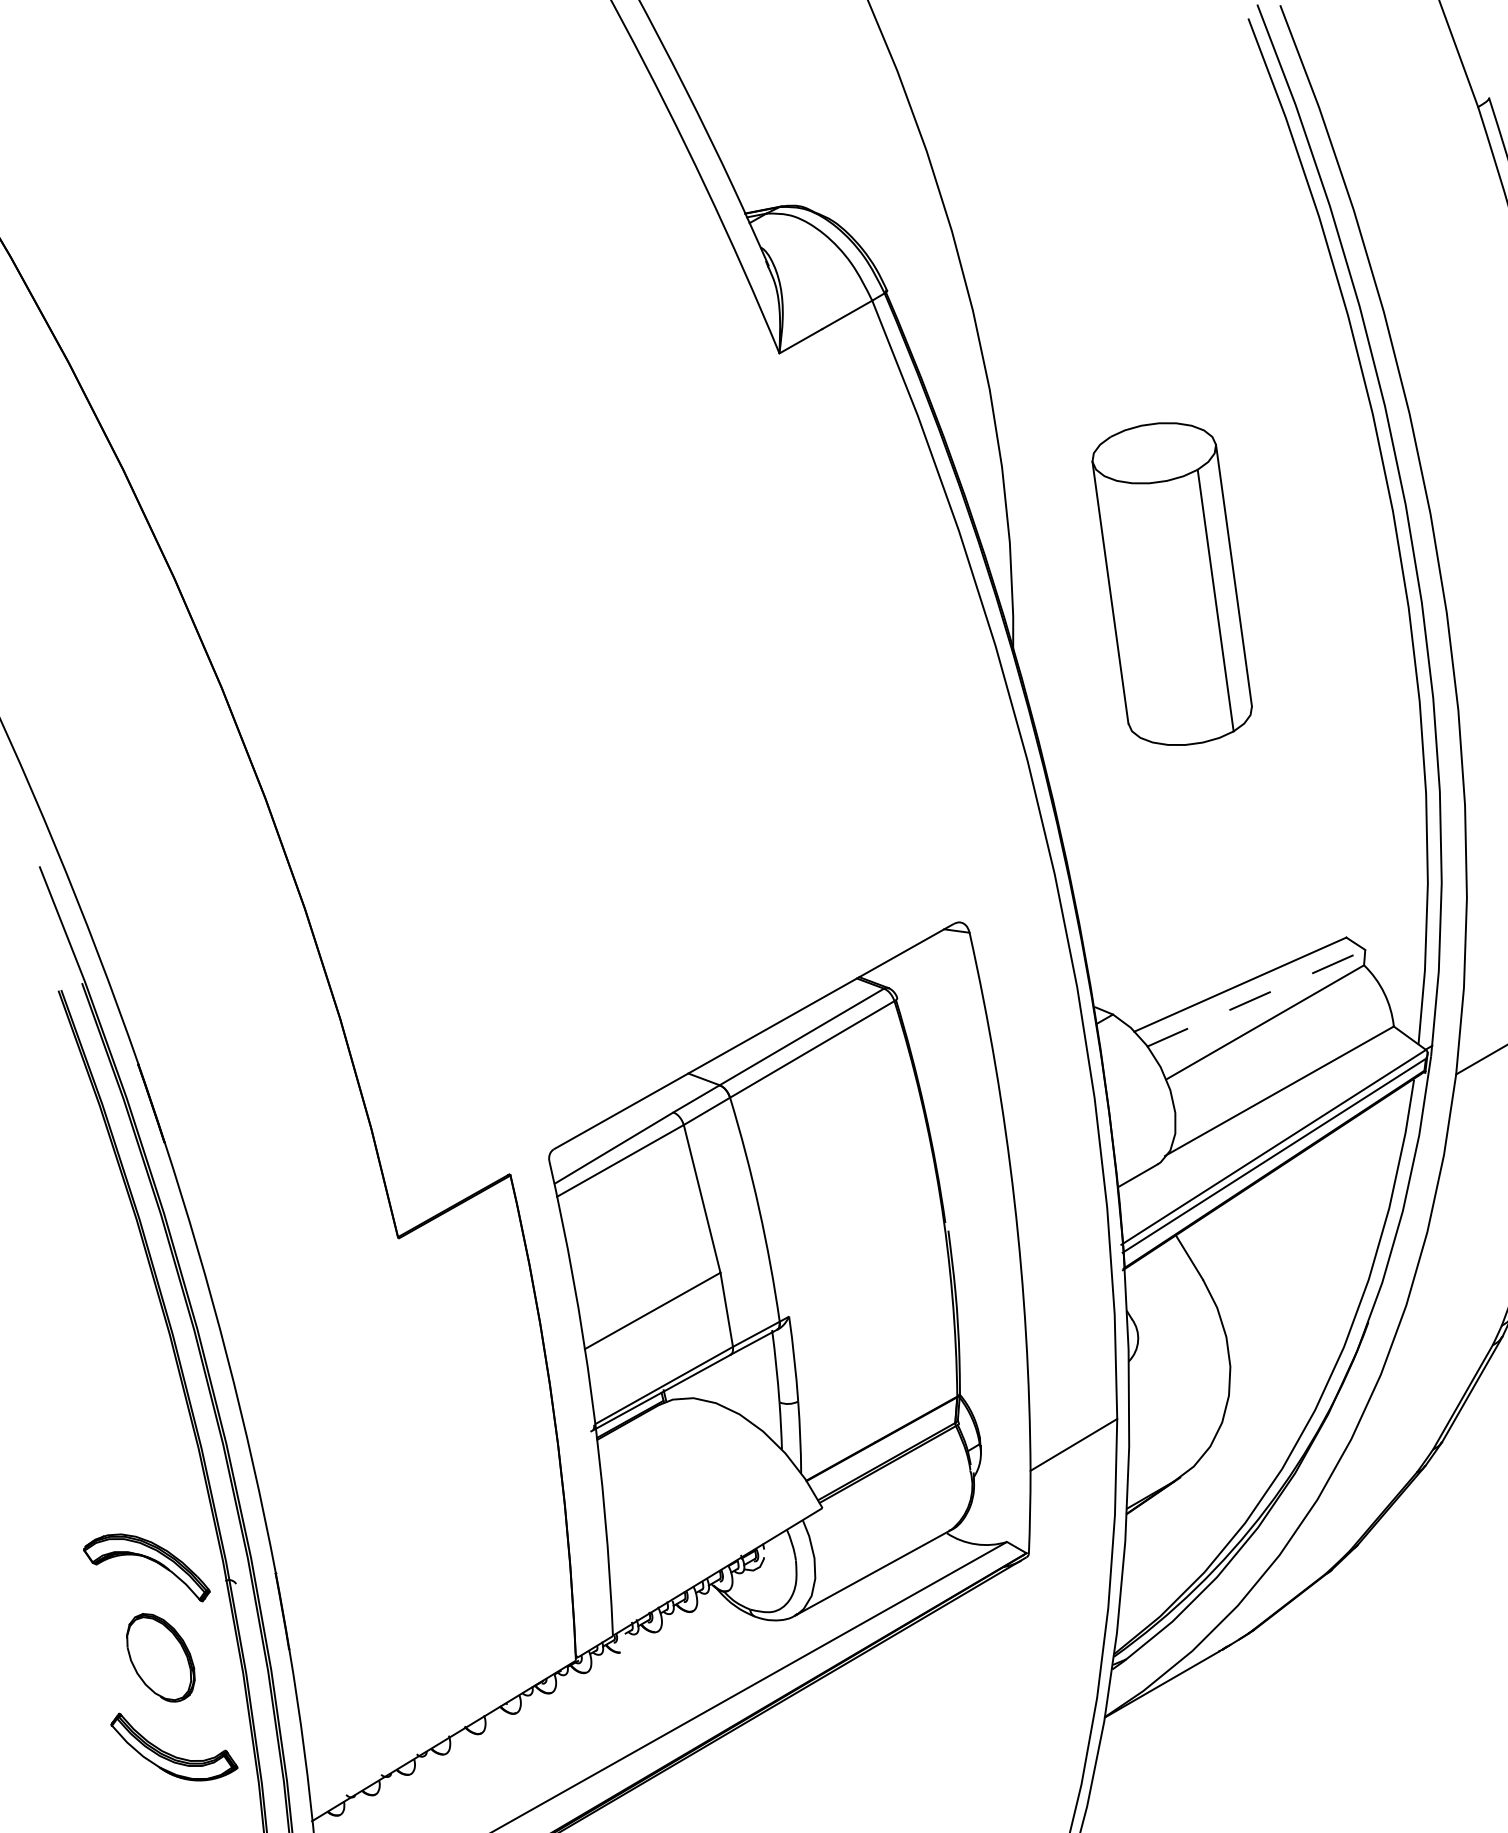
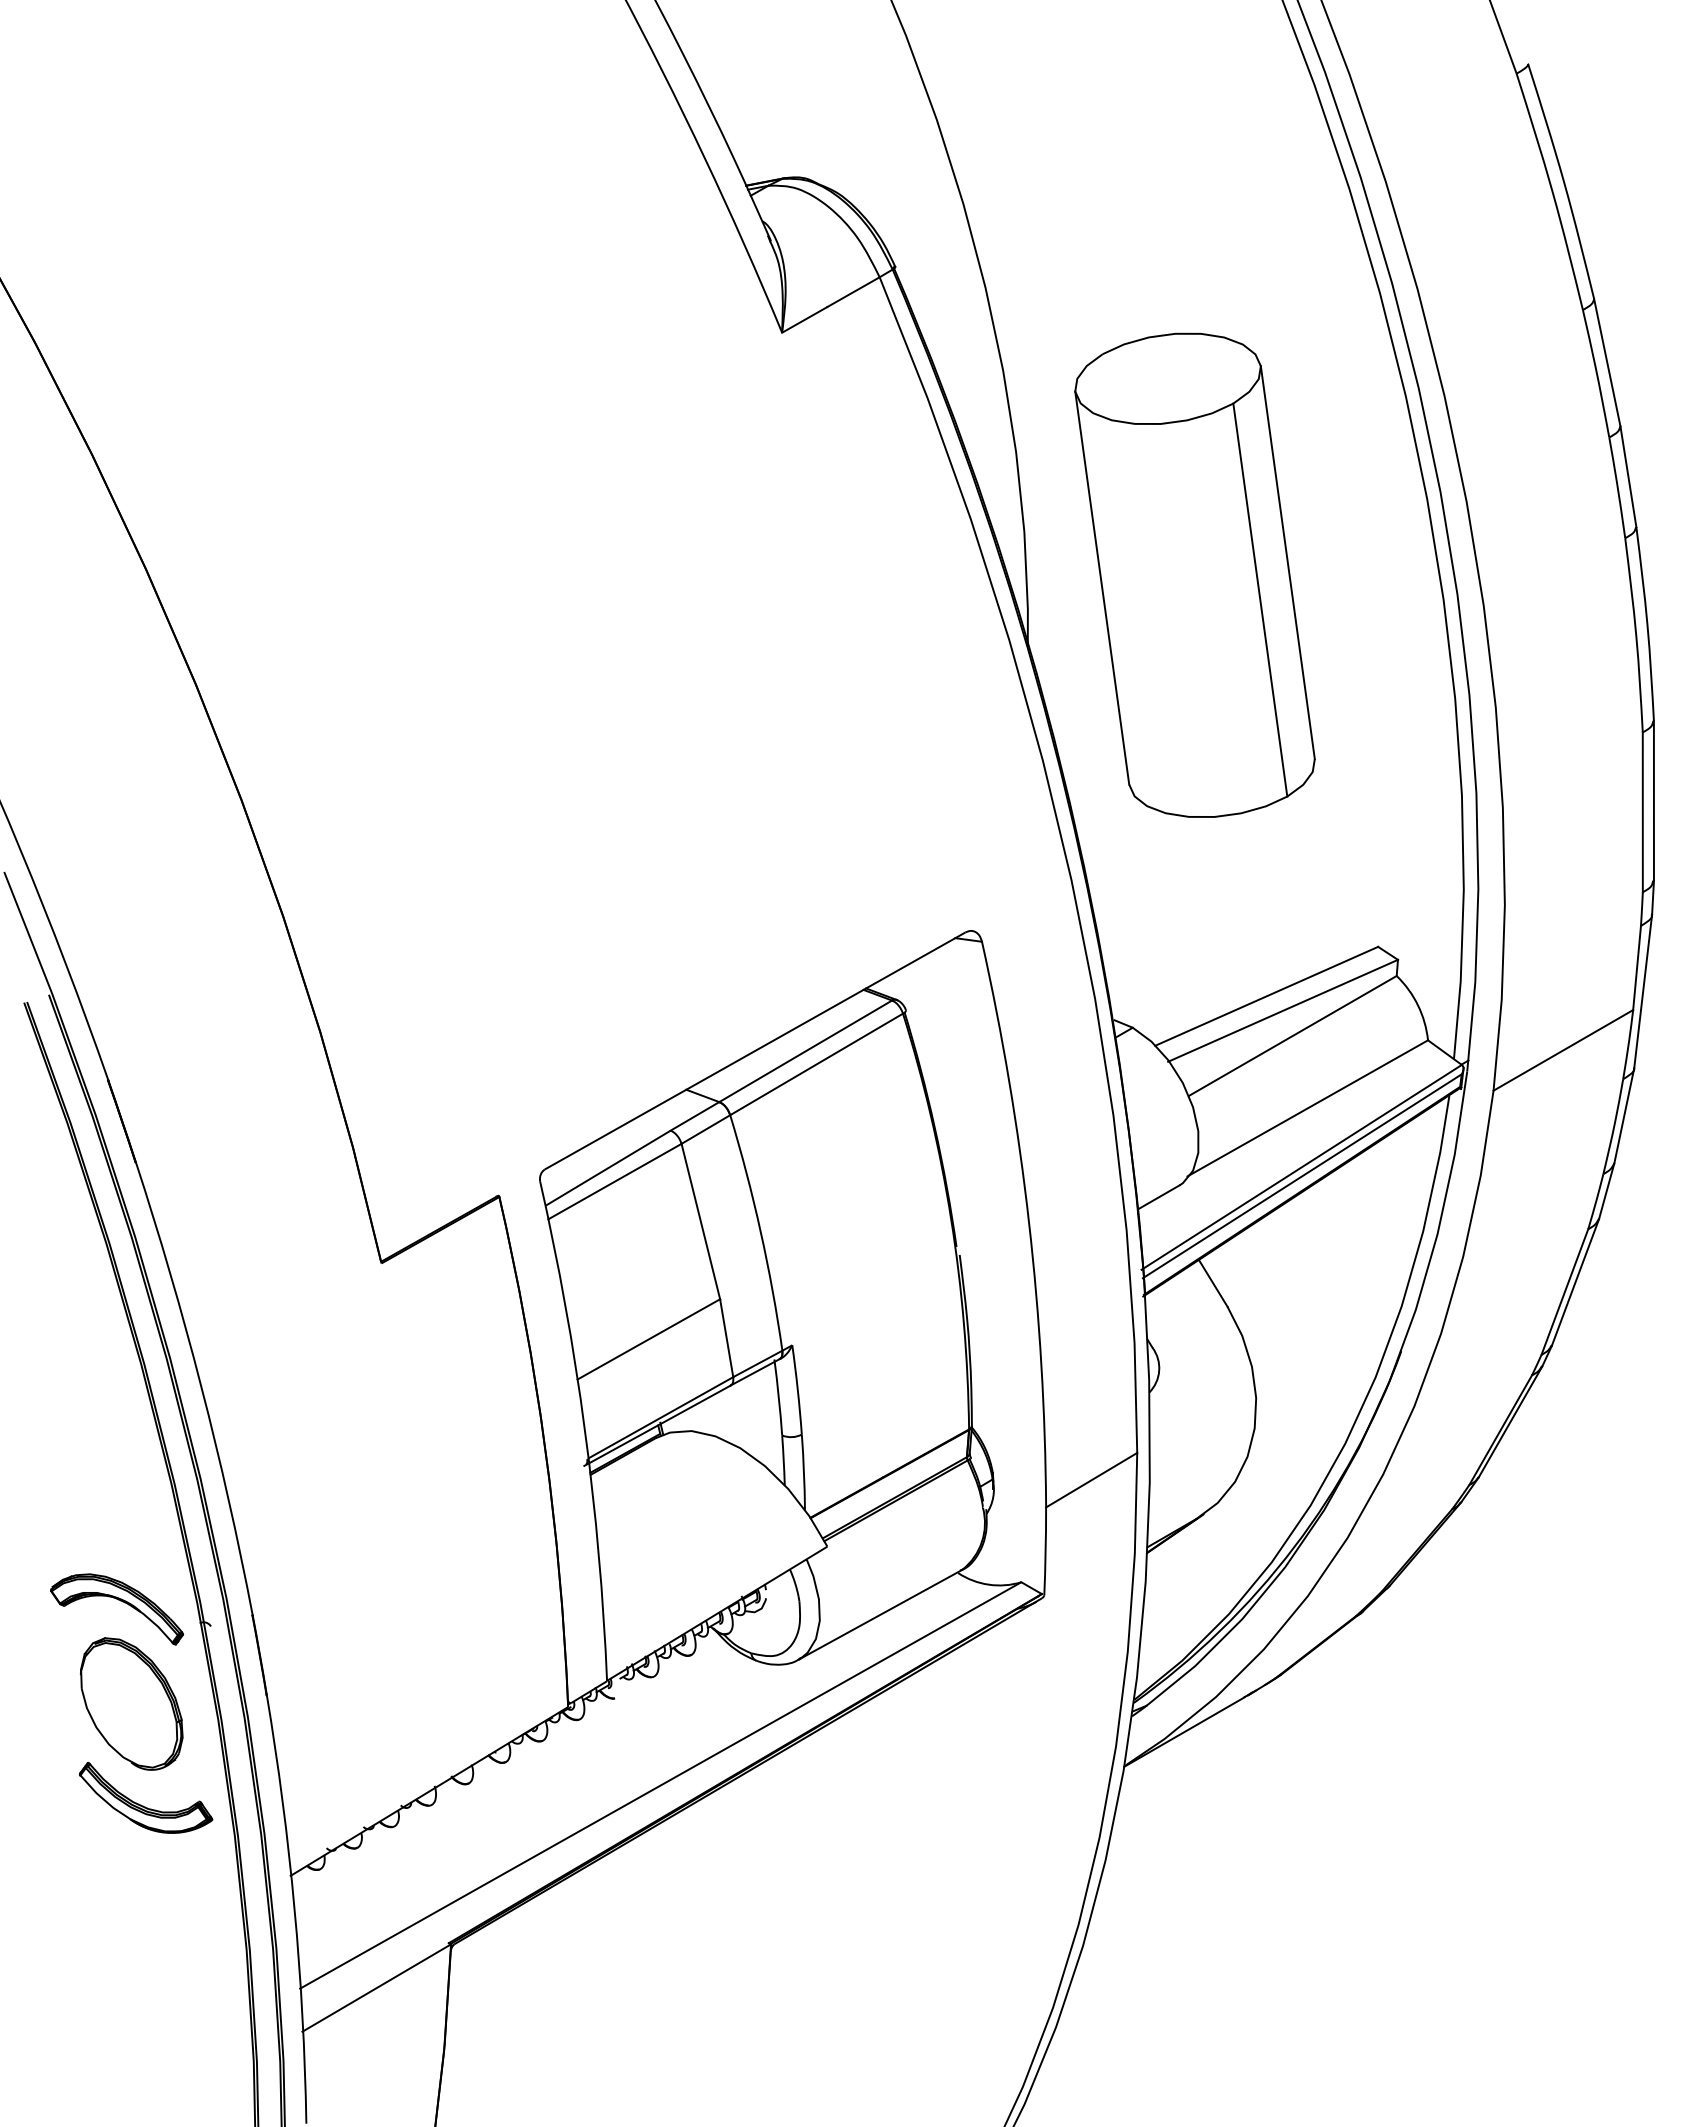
part: (1171, 583) -> (1194, 574), size x1.43
line: (1256, 998) -> (1283, 1010), dashed -> solid
part: (160, 1657) -> (131, 1703), size x1.43

